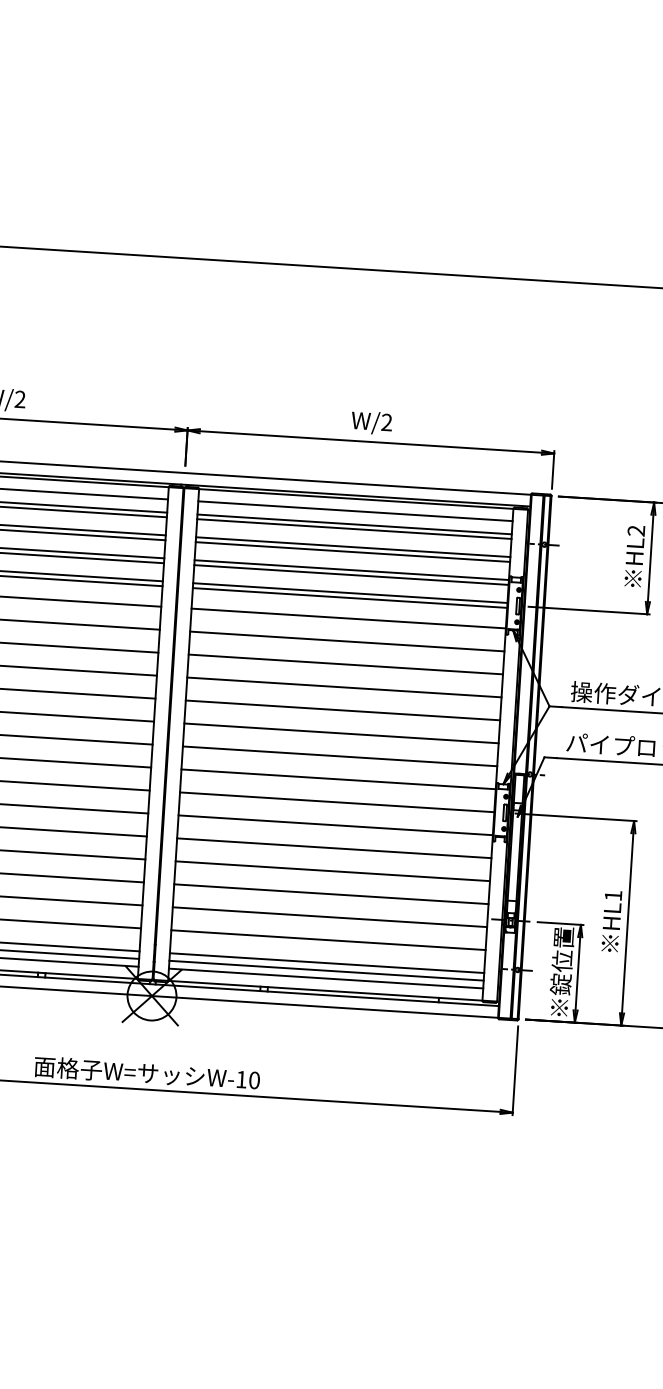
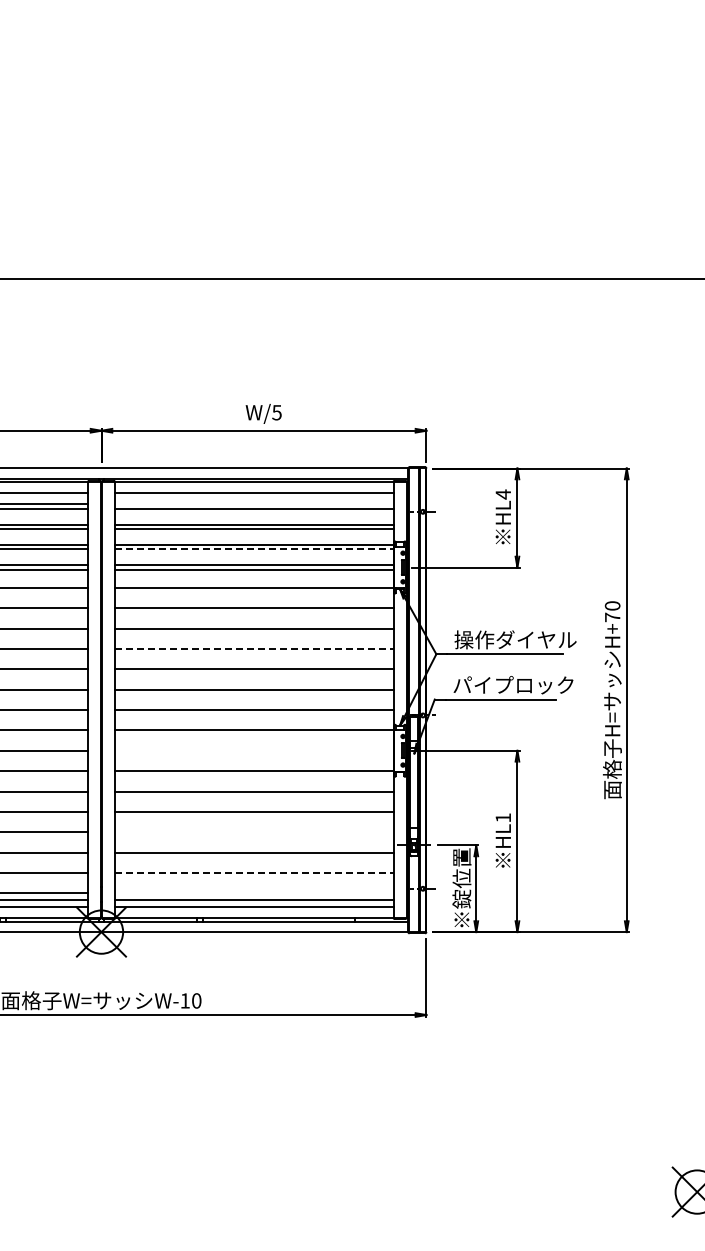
text: (386, 422) -> (276, 412), W/2 -> W/5
line: (353, 524) -> (253, 504), removed
text: (635, 530) -> (502, 494), HL2 -> HL4
line: (351, 575) -> (254, 549), solid -> dashed
line: (344, 686) -> (254, 648), solid -> dashed
line: (336, 801) -> (253, 750), removed
line: (330, 894) -> (253, 832), removed
line: (328, 939) -> (254, 872), solid -> dashed
line: (326, 963) -> (253, 893), removed

